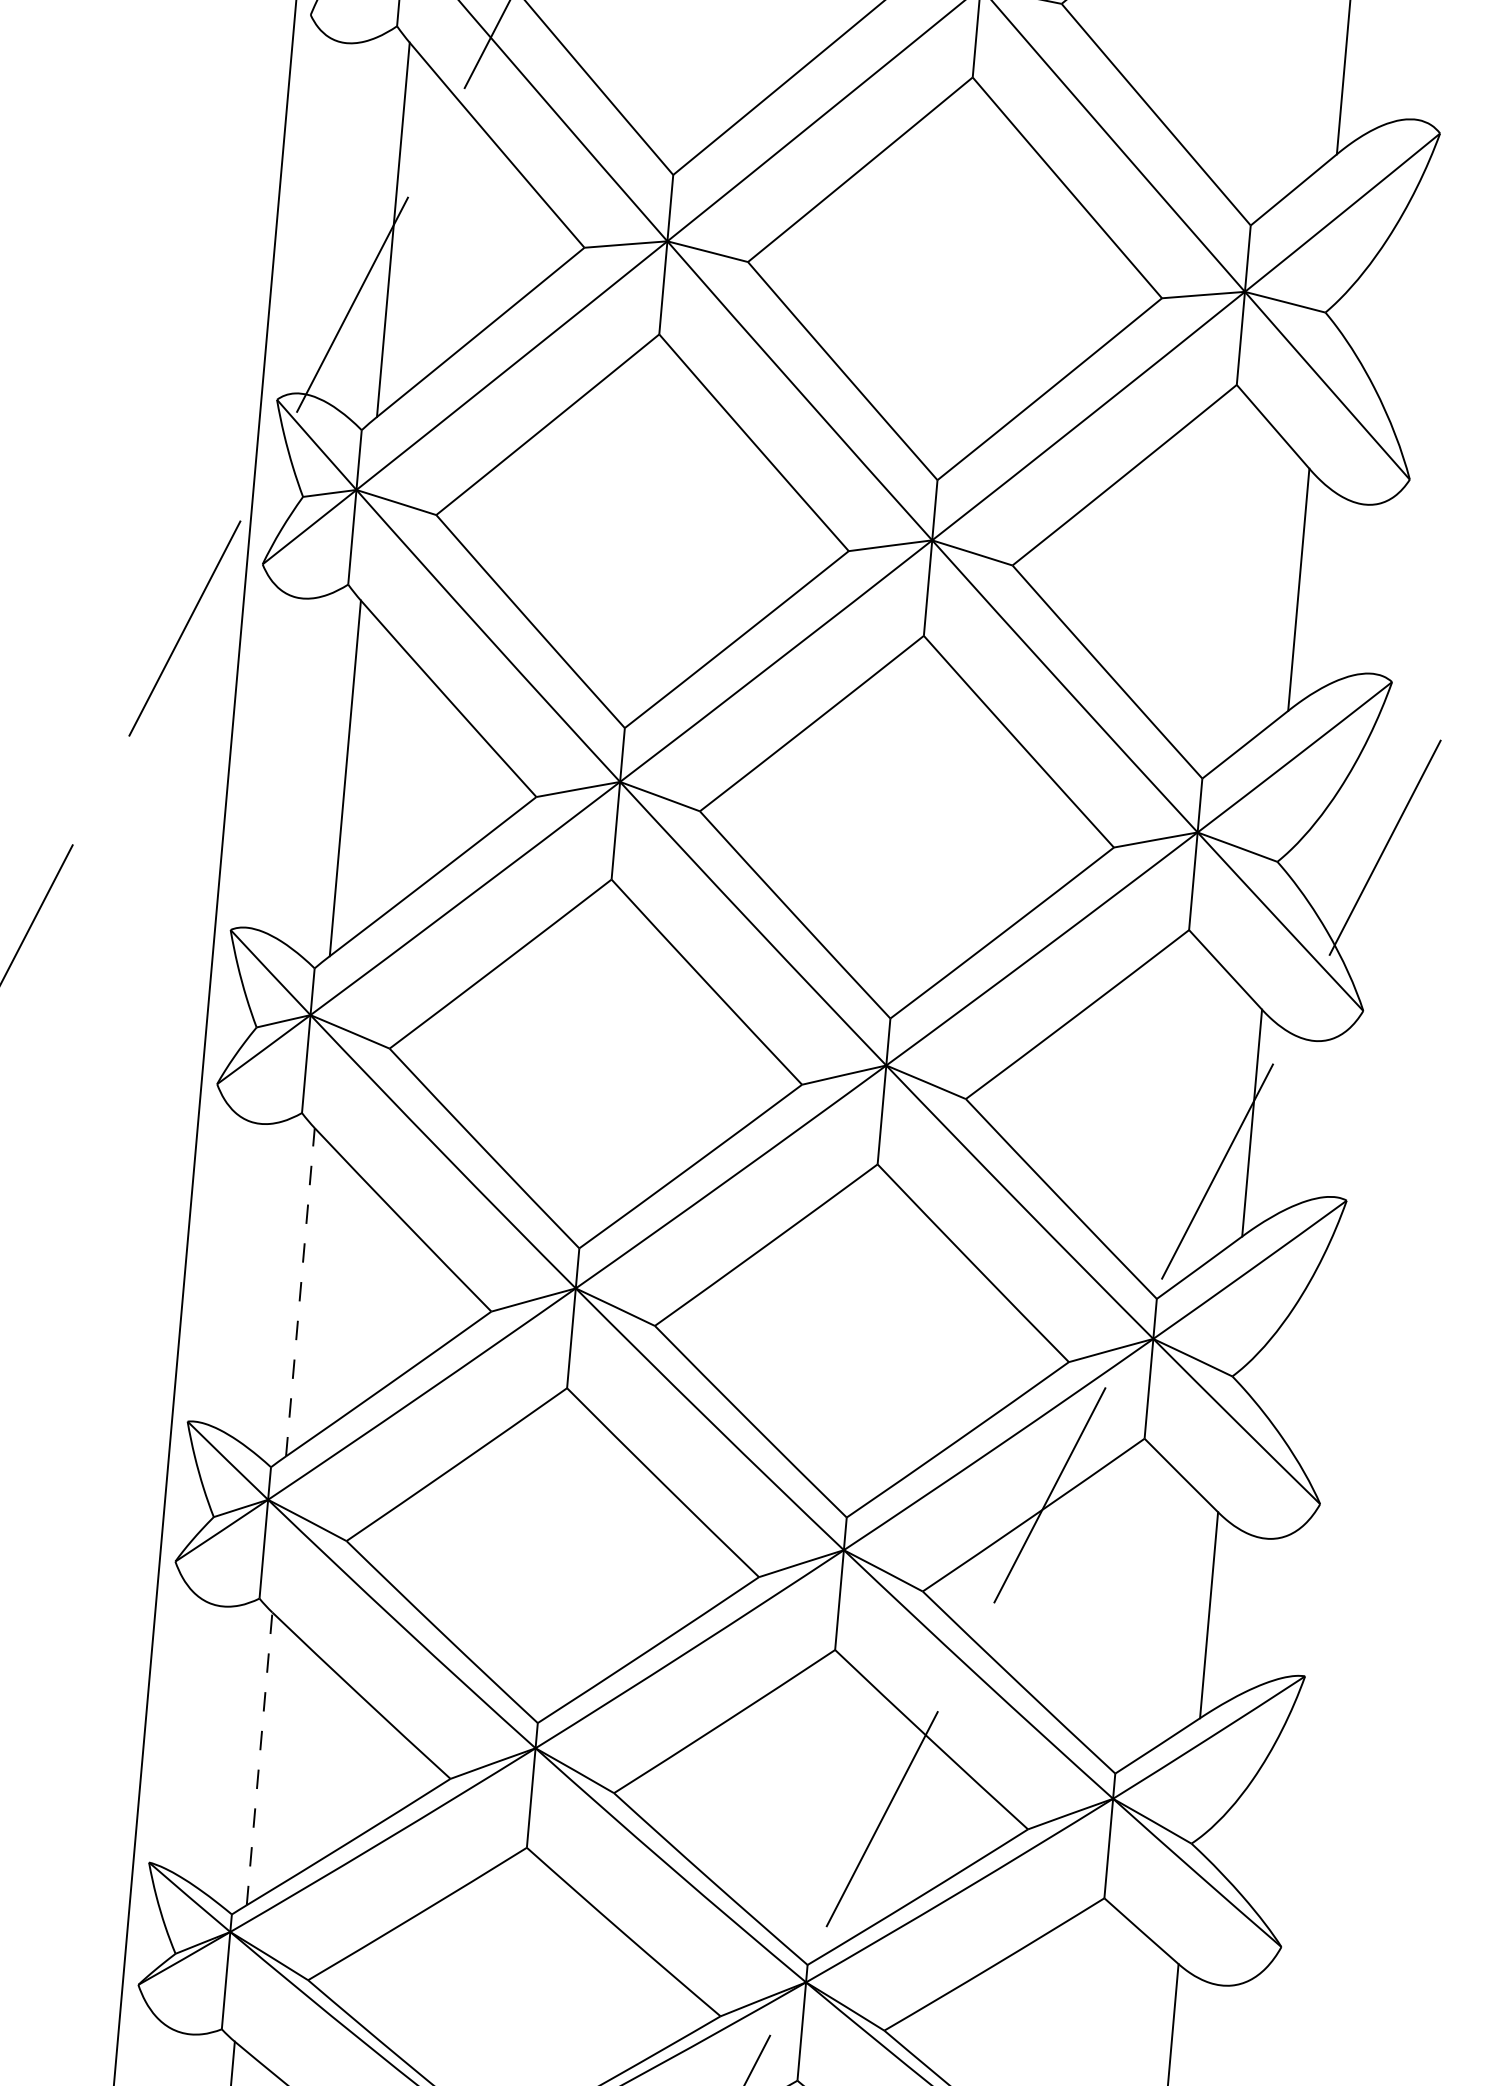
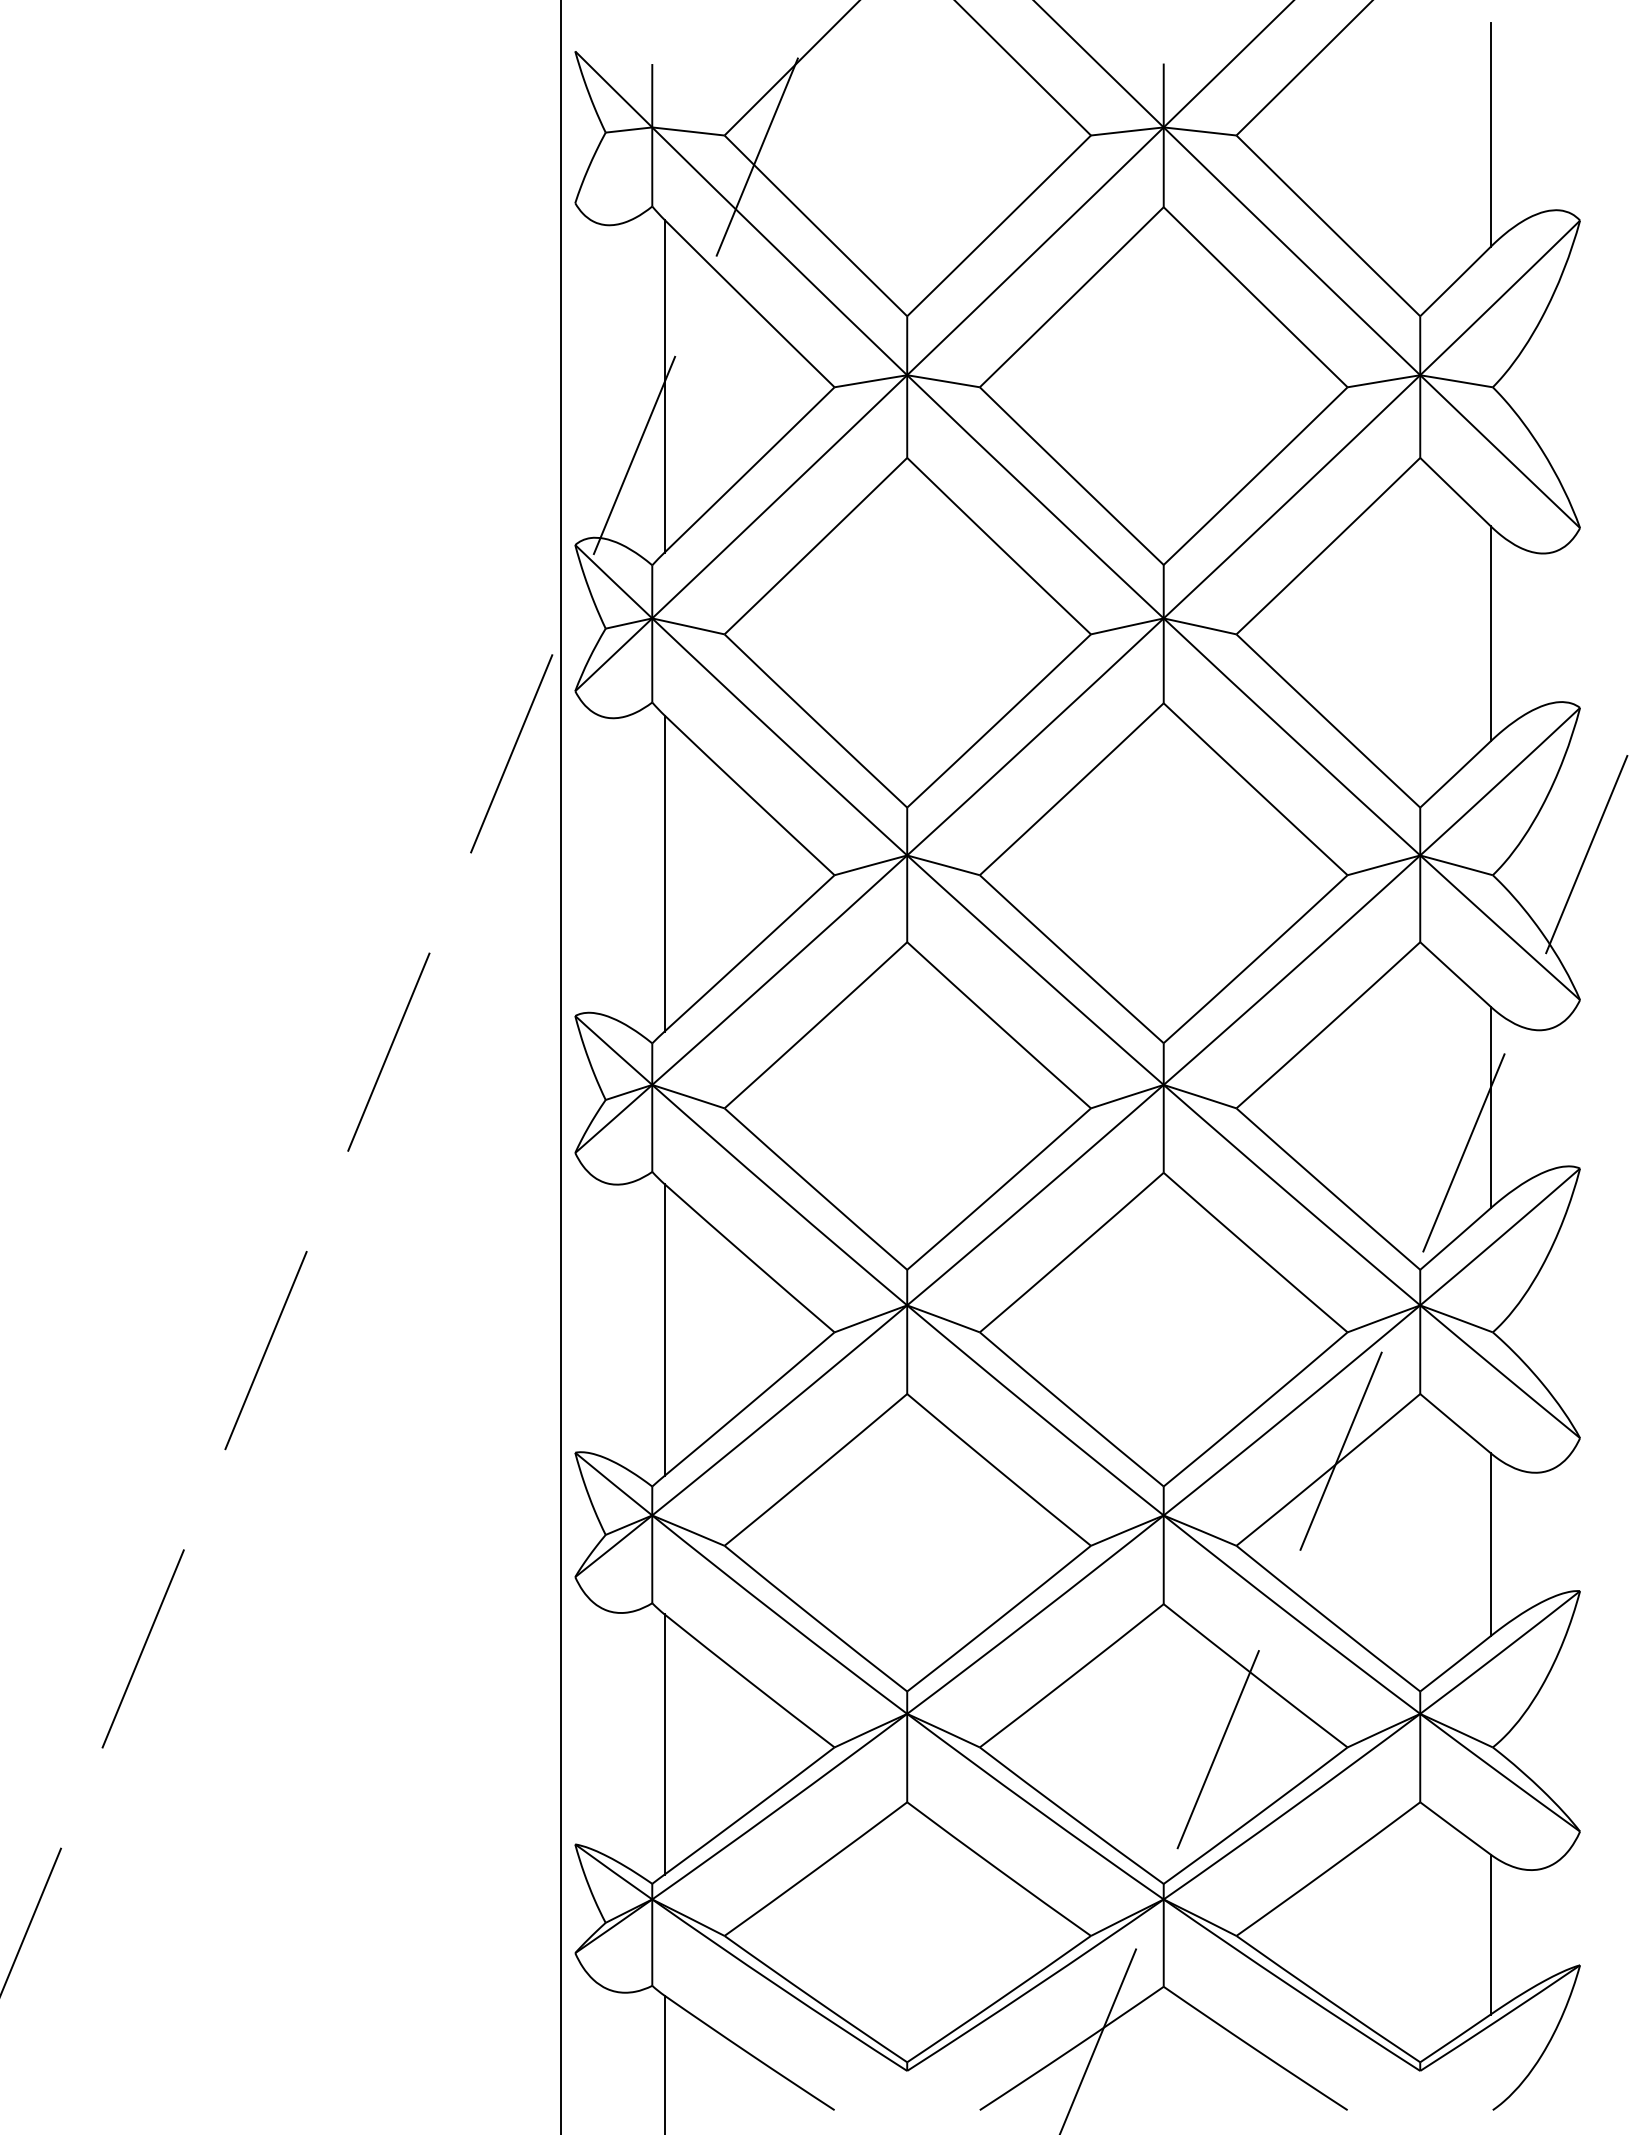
line: (300, 1292) -> (664, 1330), dashed -> solid
line: (259, 1758) -> (664, 1744), dashed -> solid

